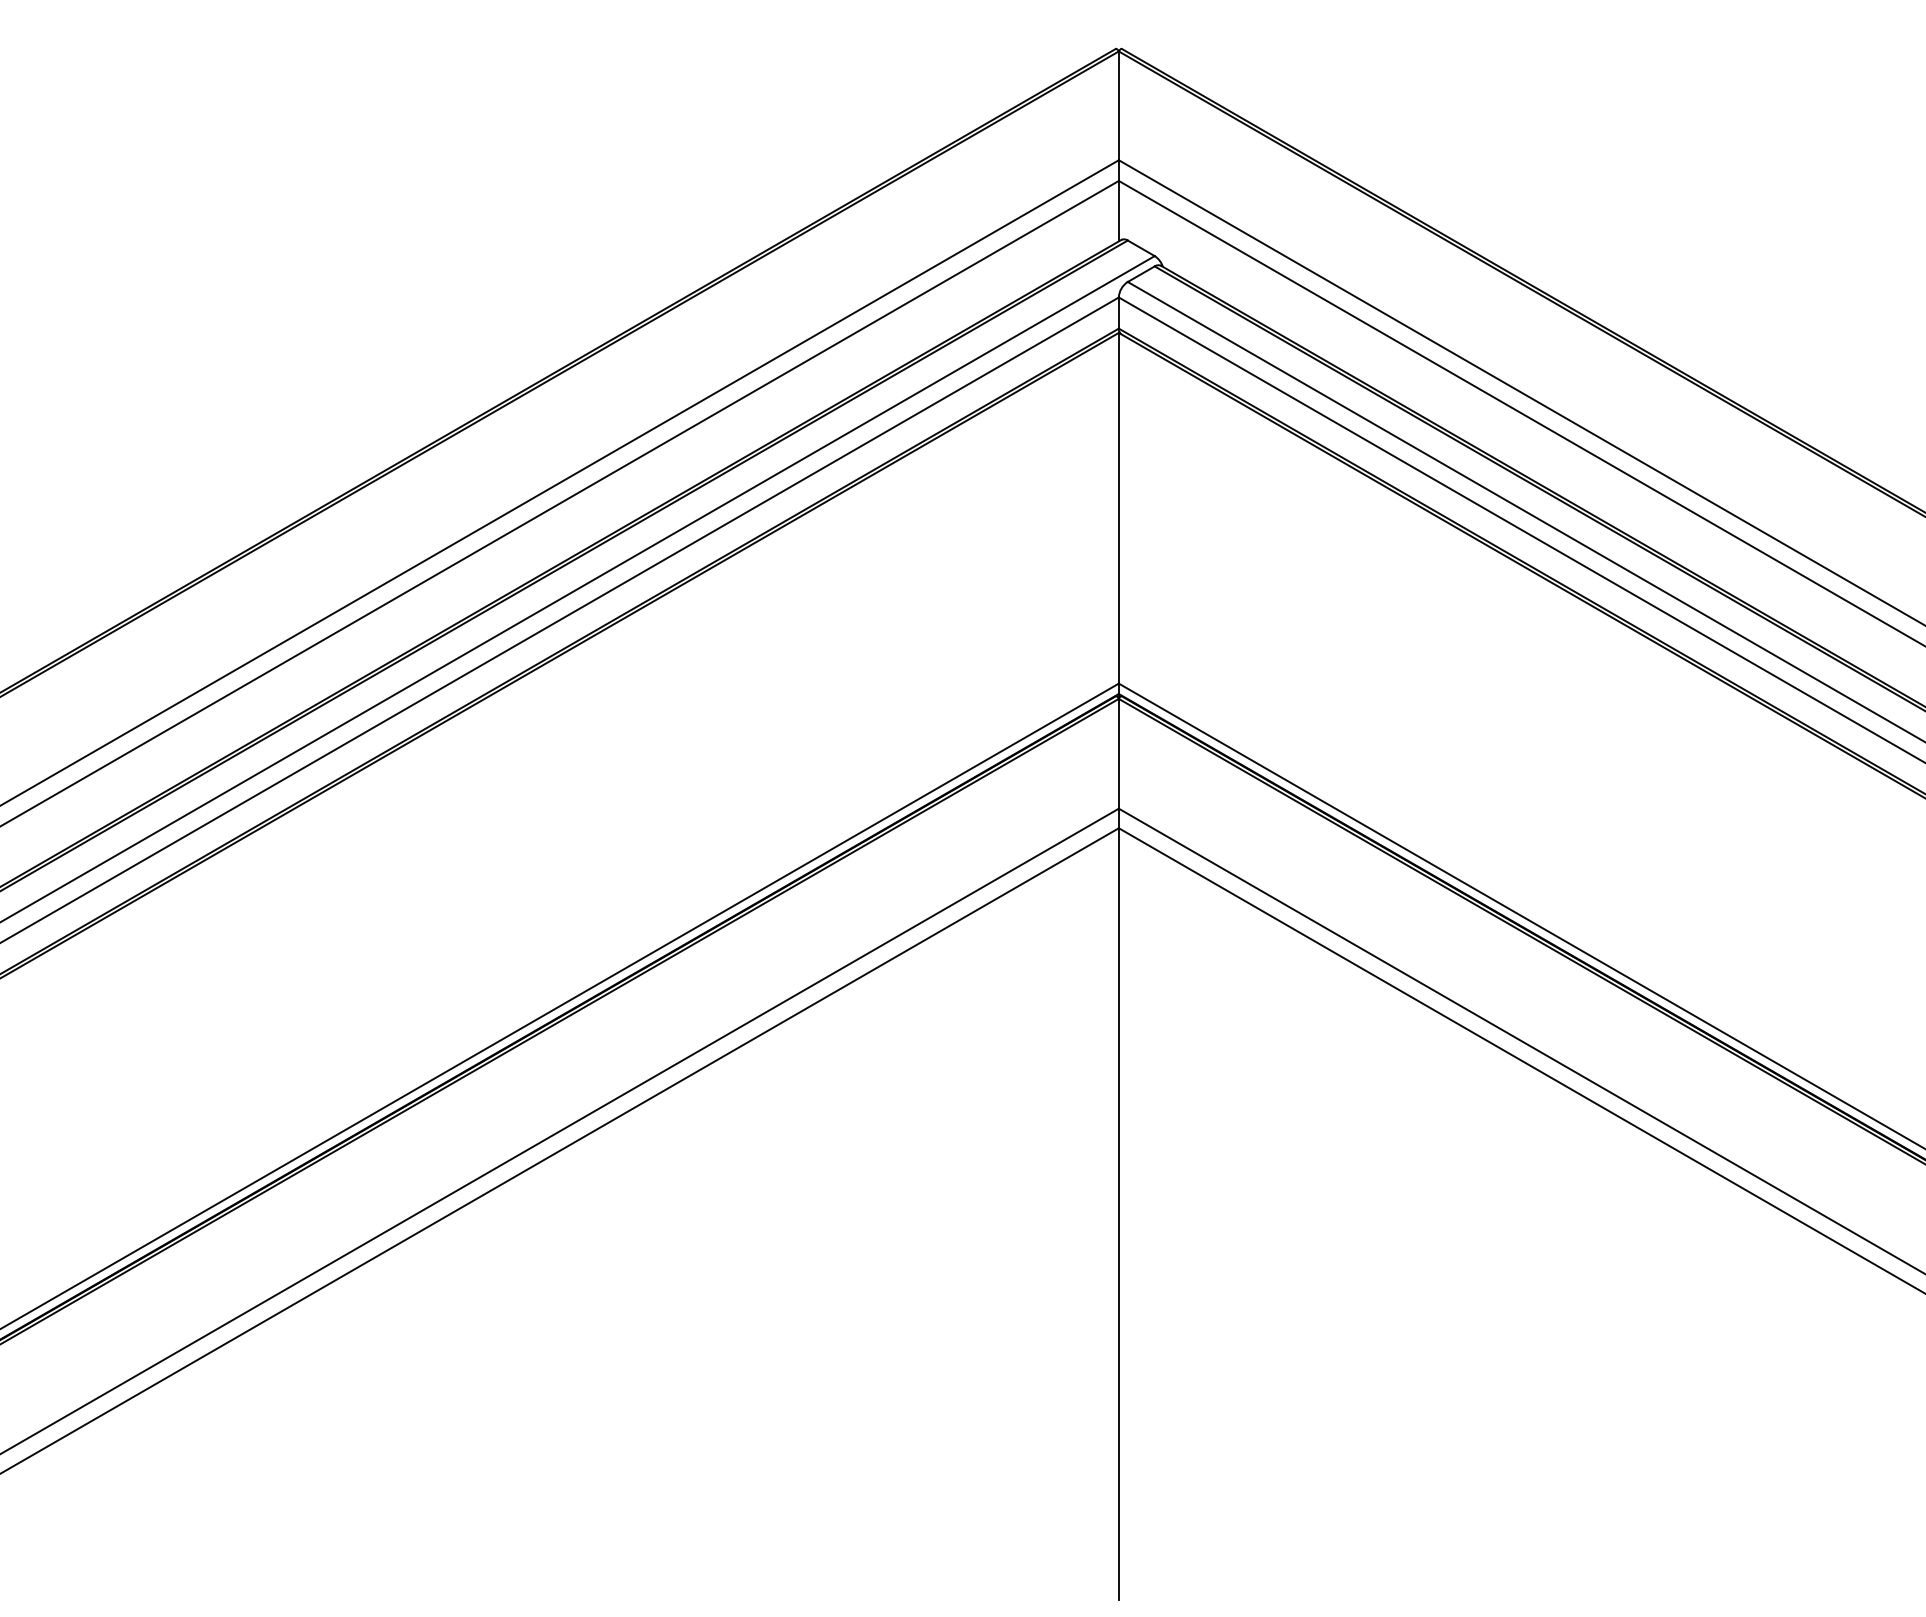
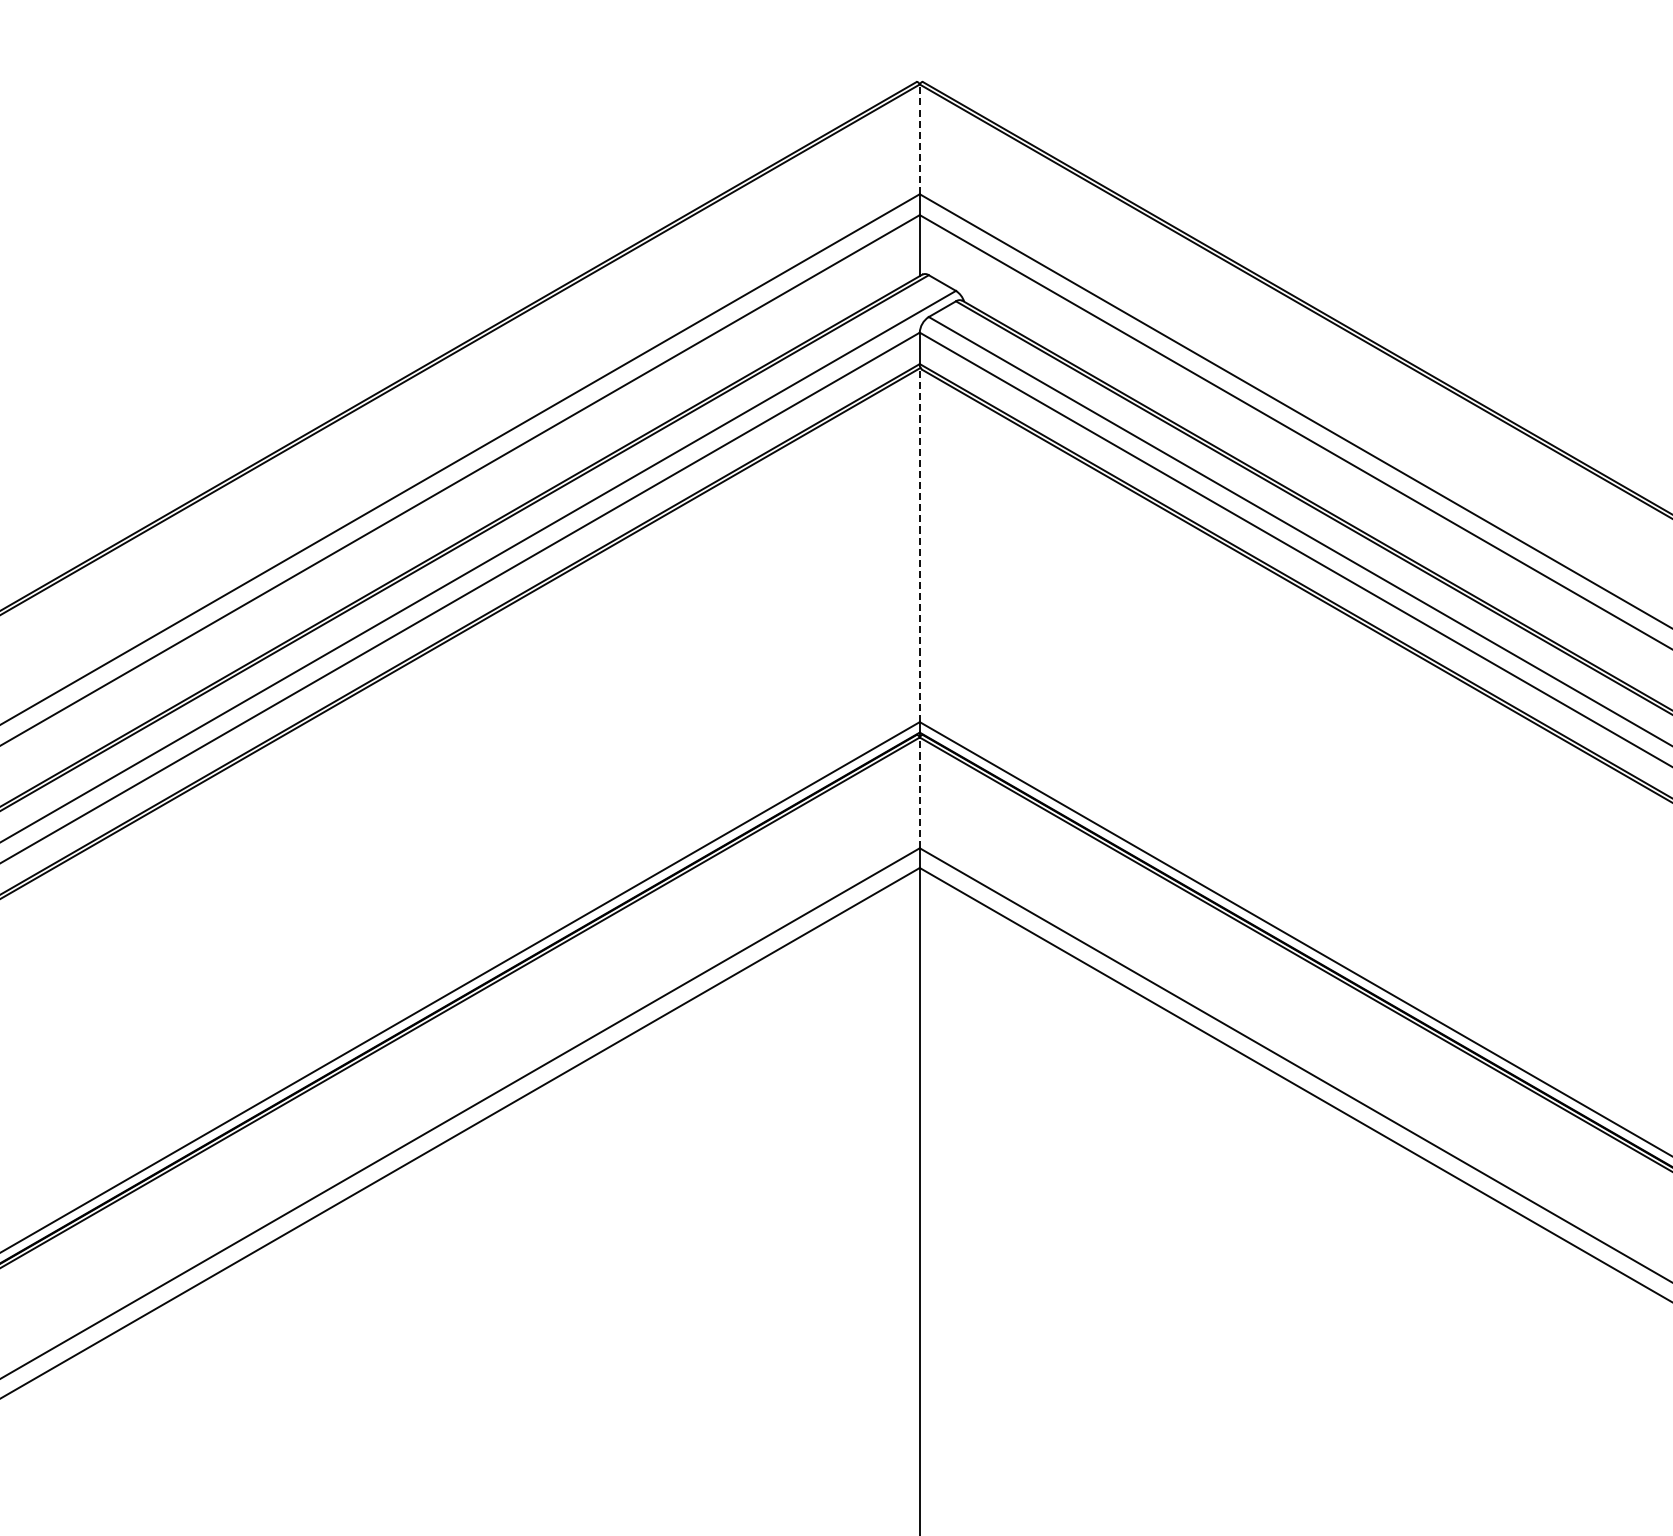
line: (1118, 105) -> (919, 139), solid -> dashed
line: (1118, 507) -> (919, 544), solid -> dashed
line: (1118, 753) -> (919, 792), solid -> dashed

